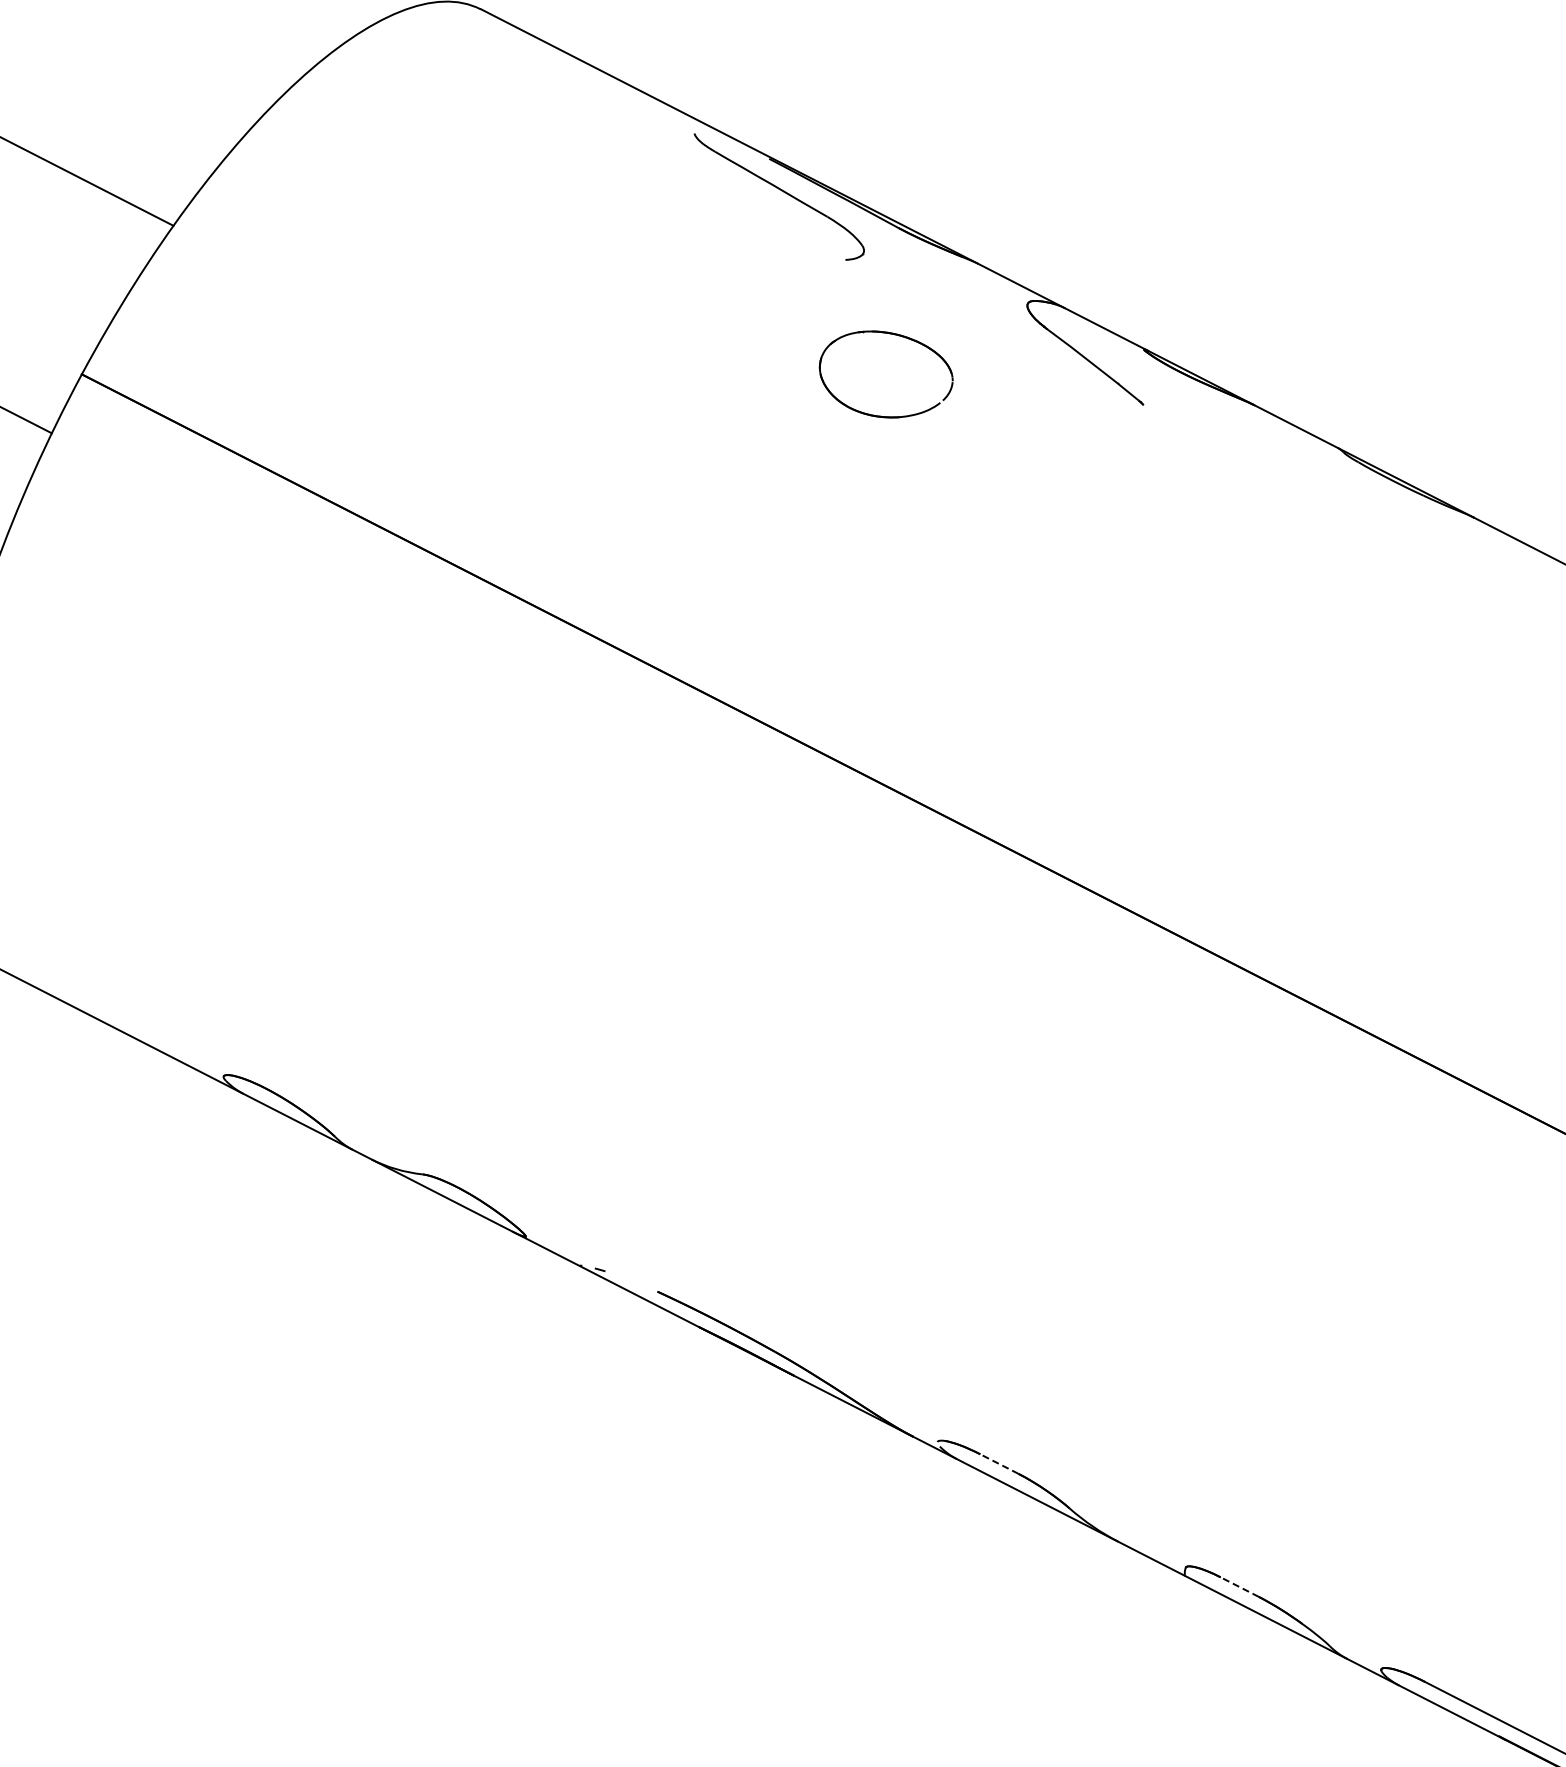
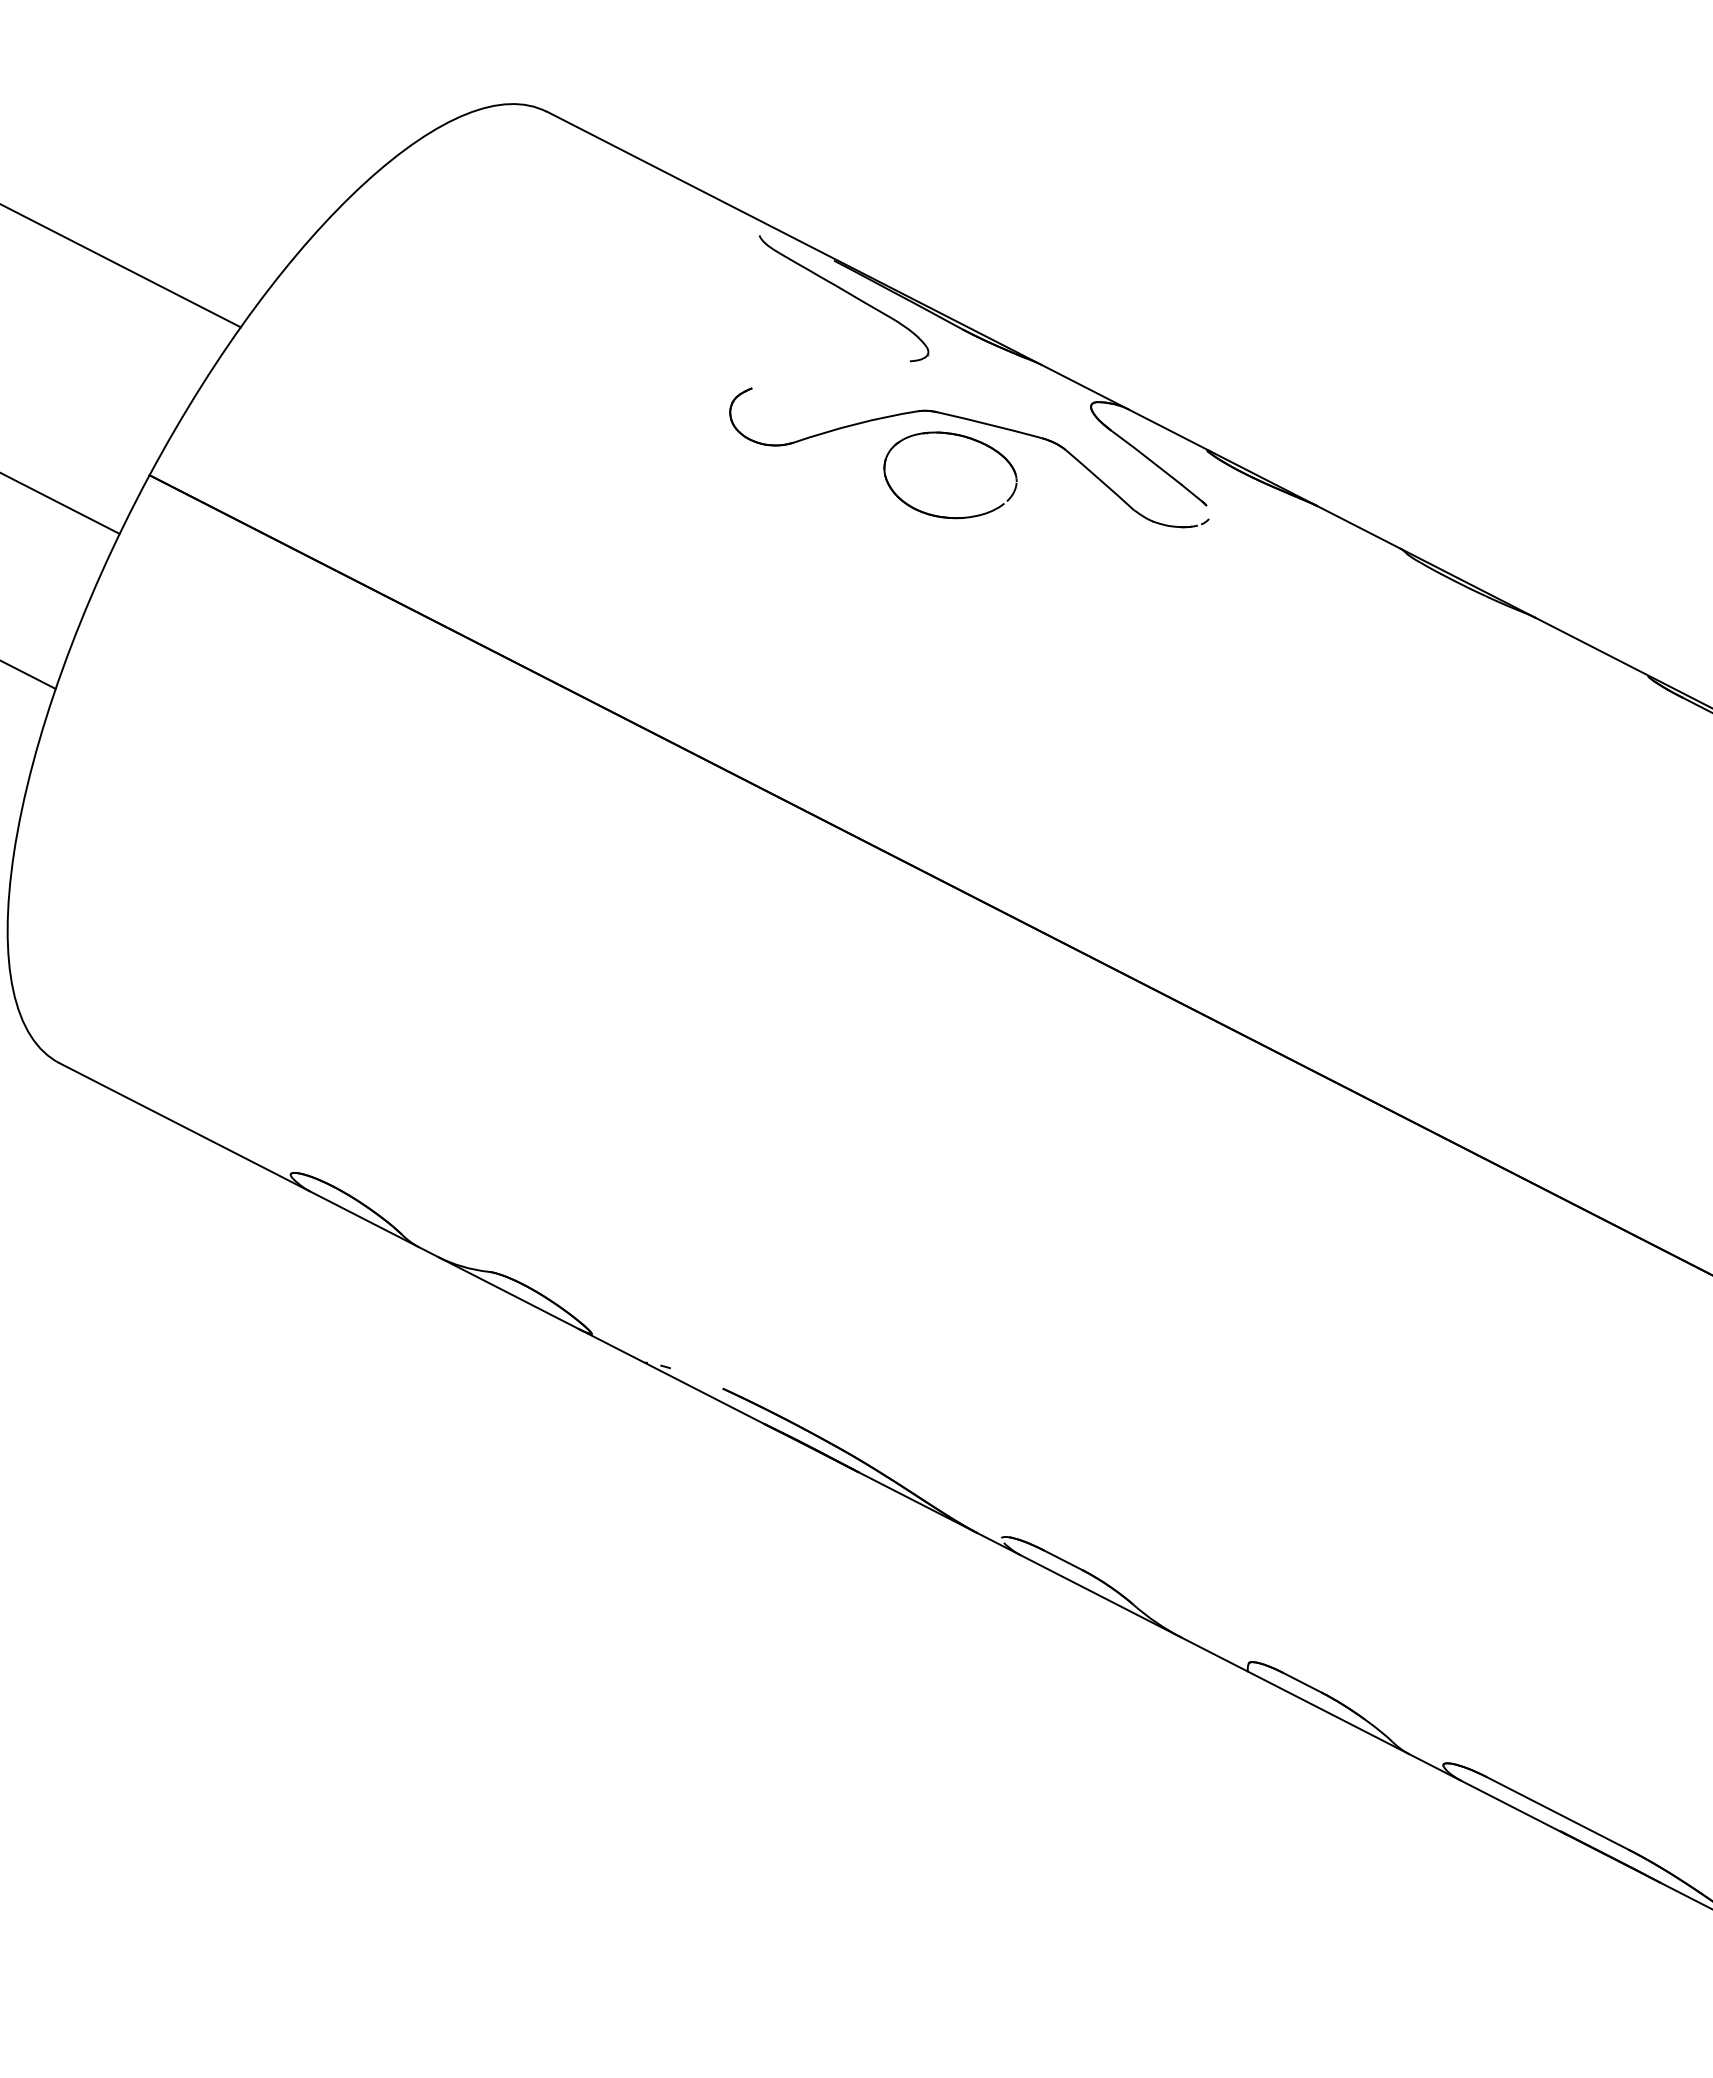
part: (915, 322) -> (979, 423), added
line: (998, 1464) -> (1062, 1560), dashed -> solid
line: (1239, 1586) -> (1302, 1682), dashed -> solid

